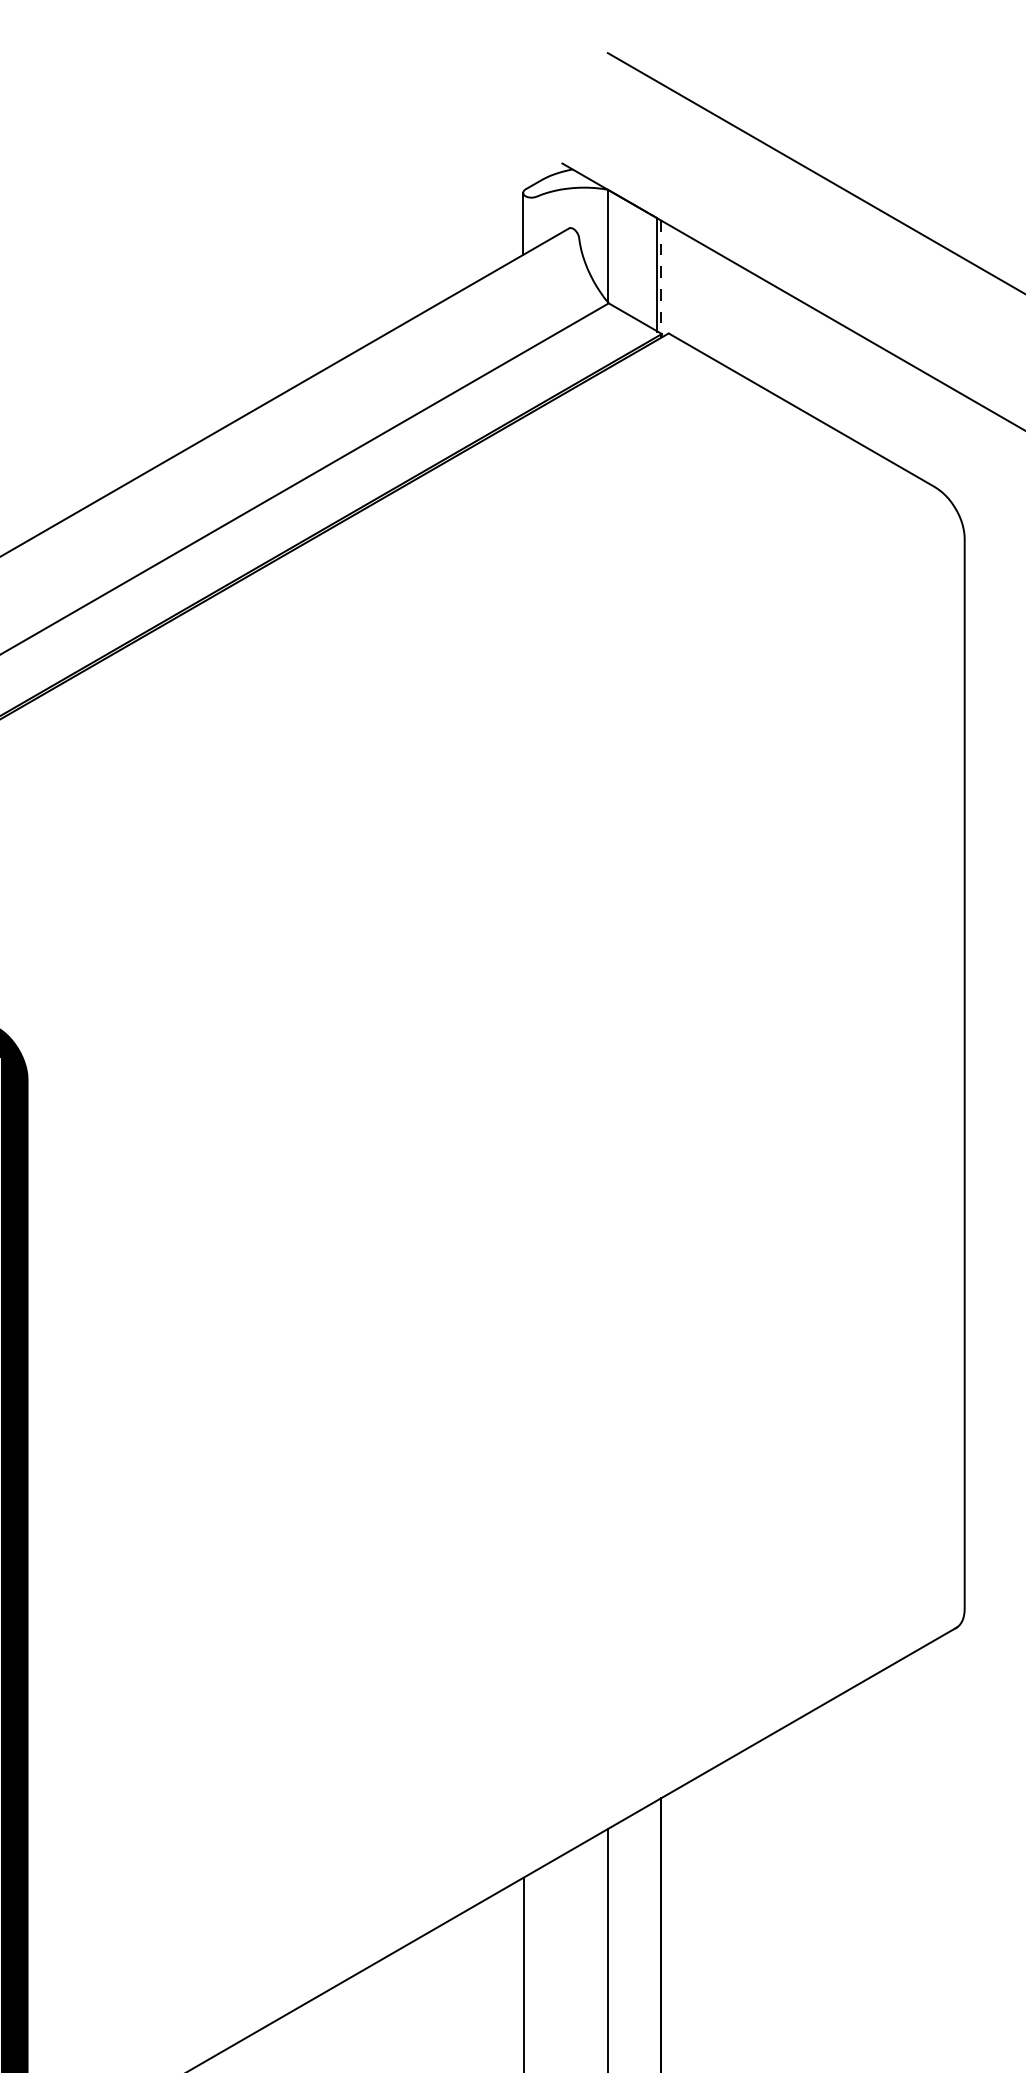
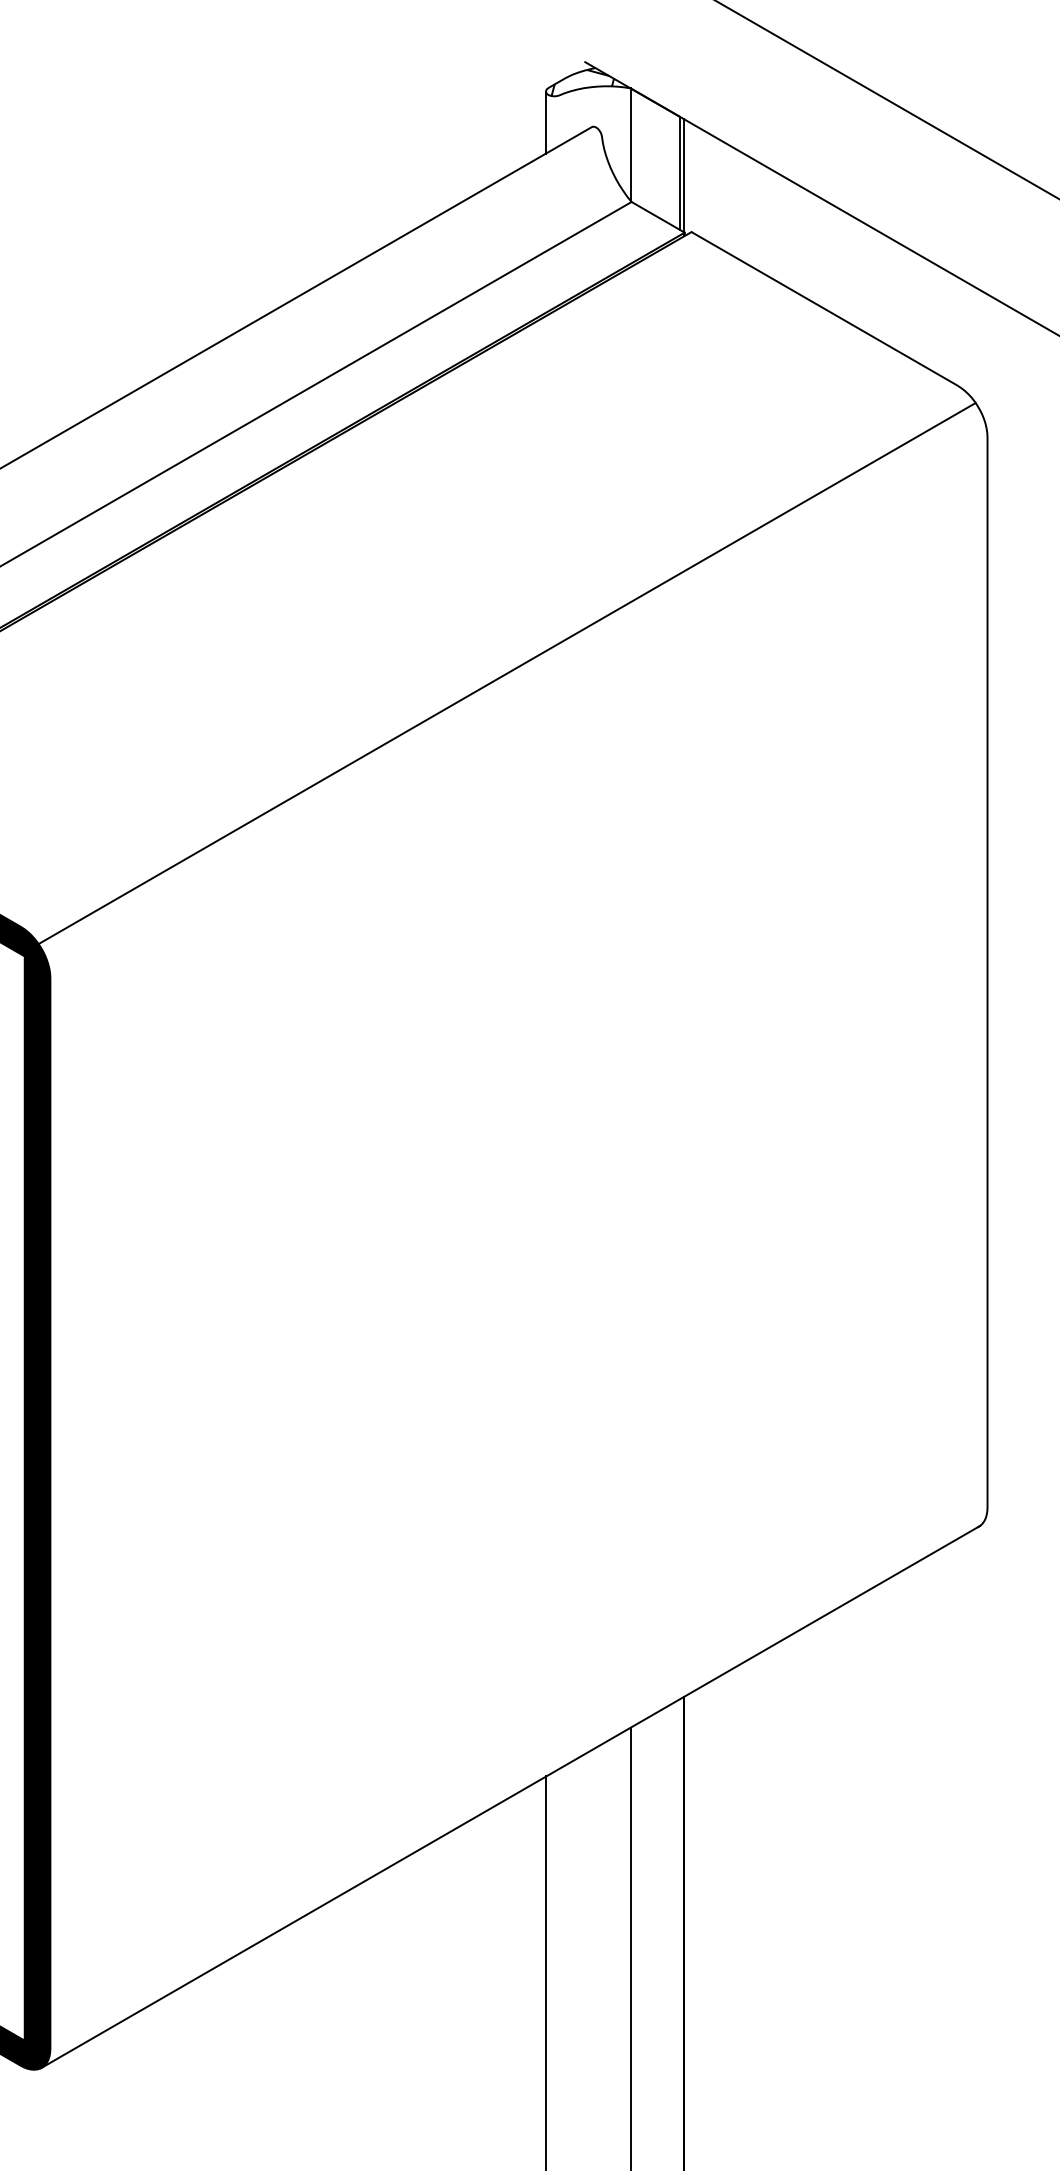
hatch: (559, 184) -> (582, 83), added
line: (661, 279) -> (684, 178), dashed -> solid
line: (483, 774) -> (506, 673), added

